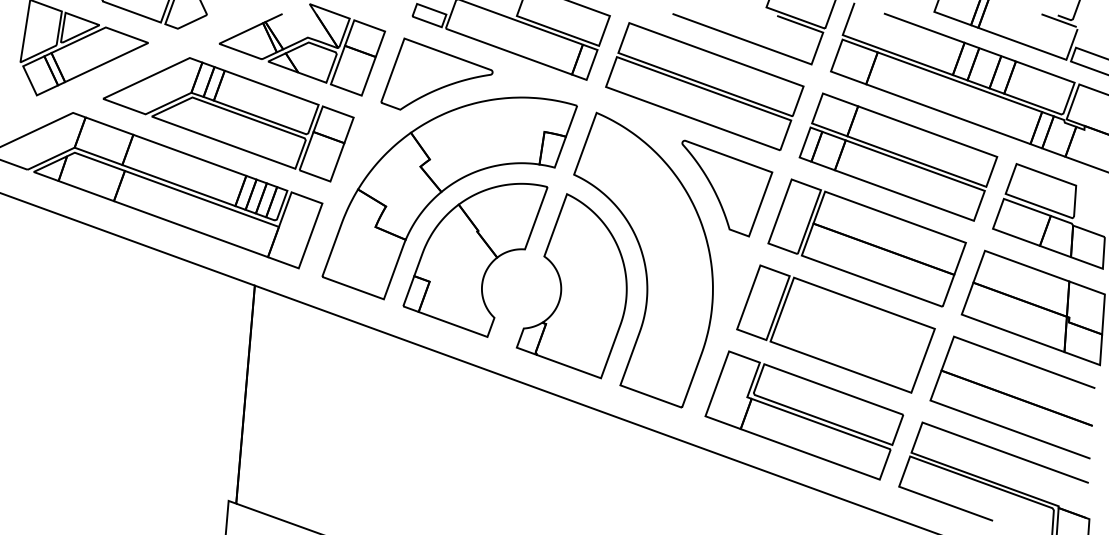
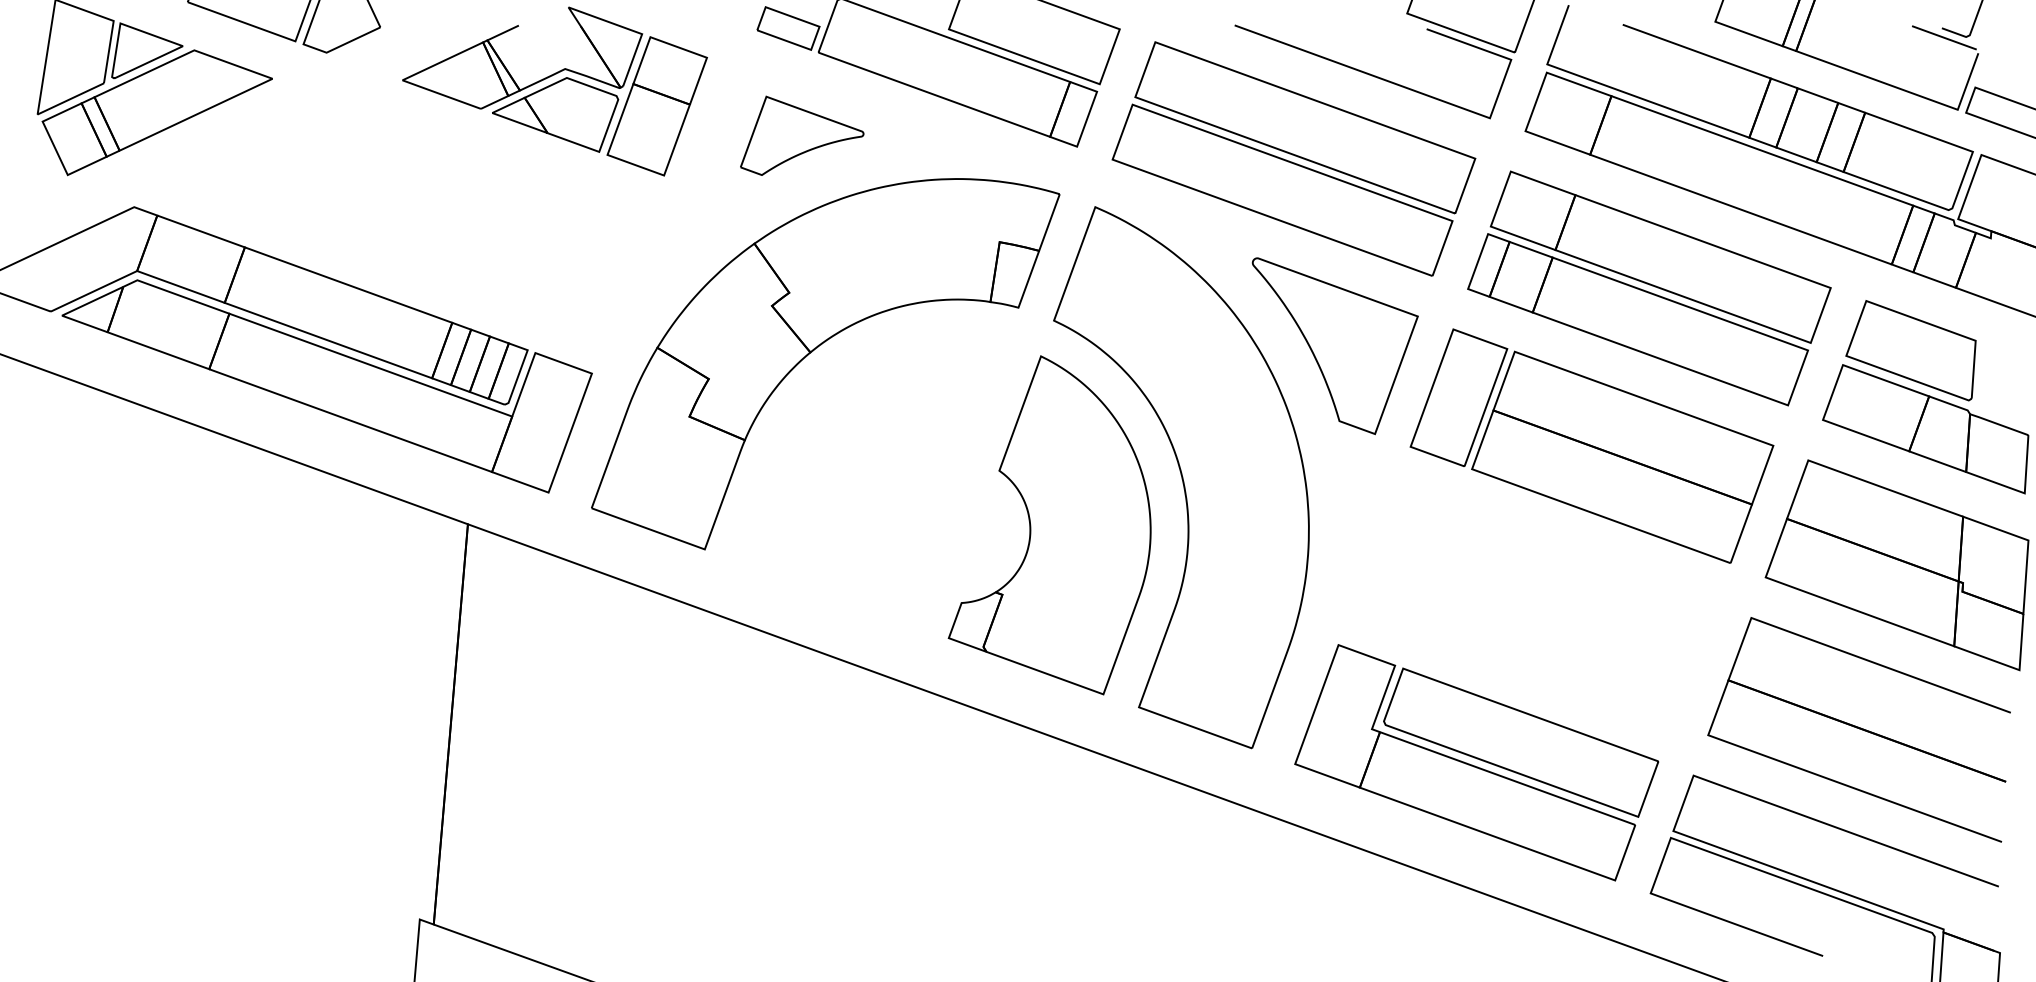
part: (436, 73) -> (801, 134), size x0.6
part: (228, 119) -> (419, 219), removed
part: (475, 259) -> (872, 476), removed
part: (835, 328) -> (1533, 602), removed

